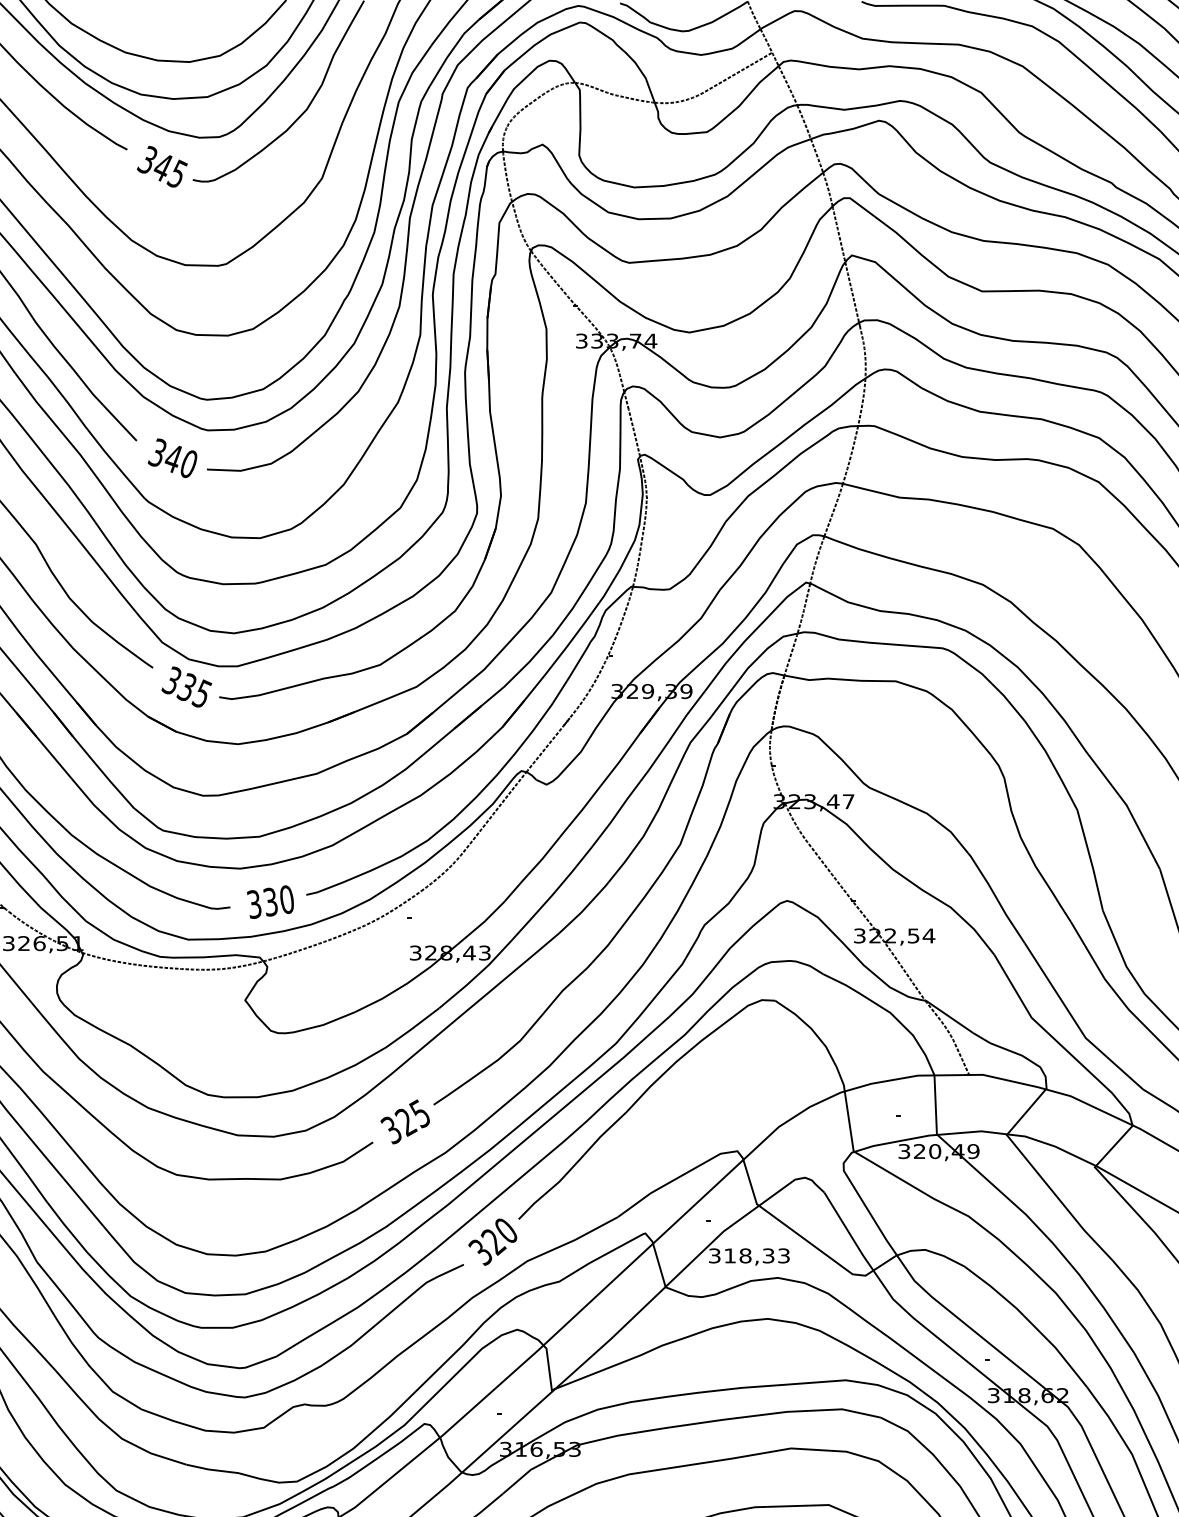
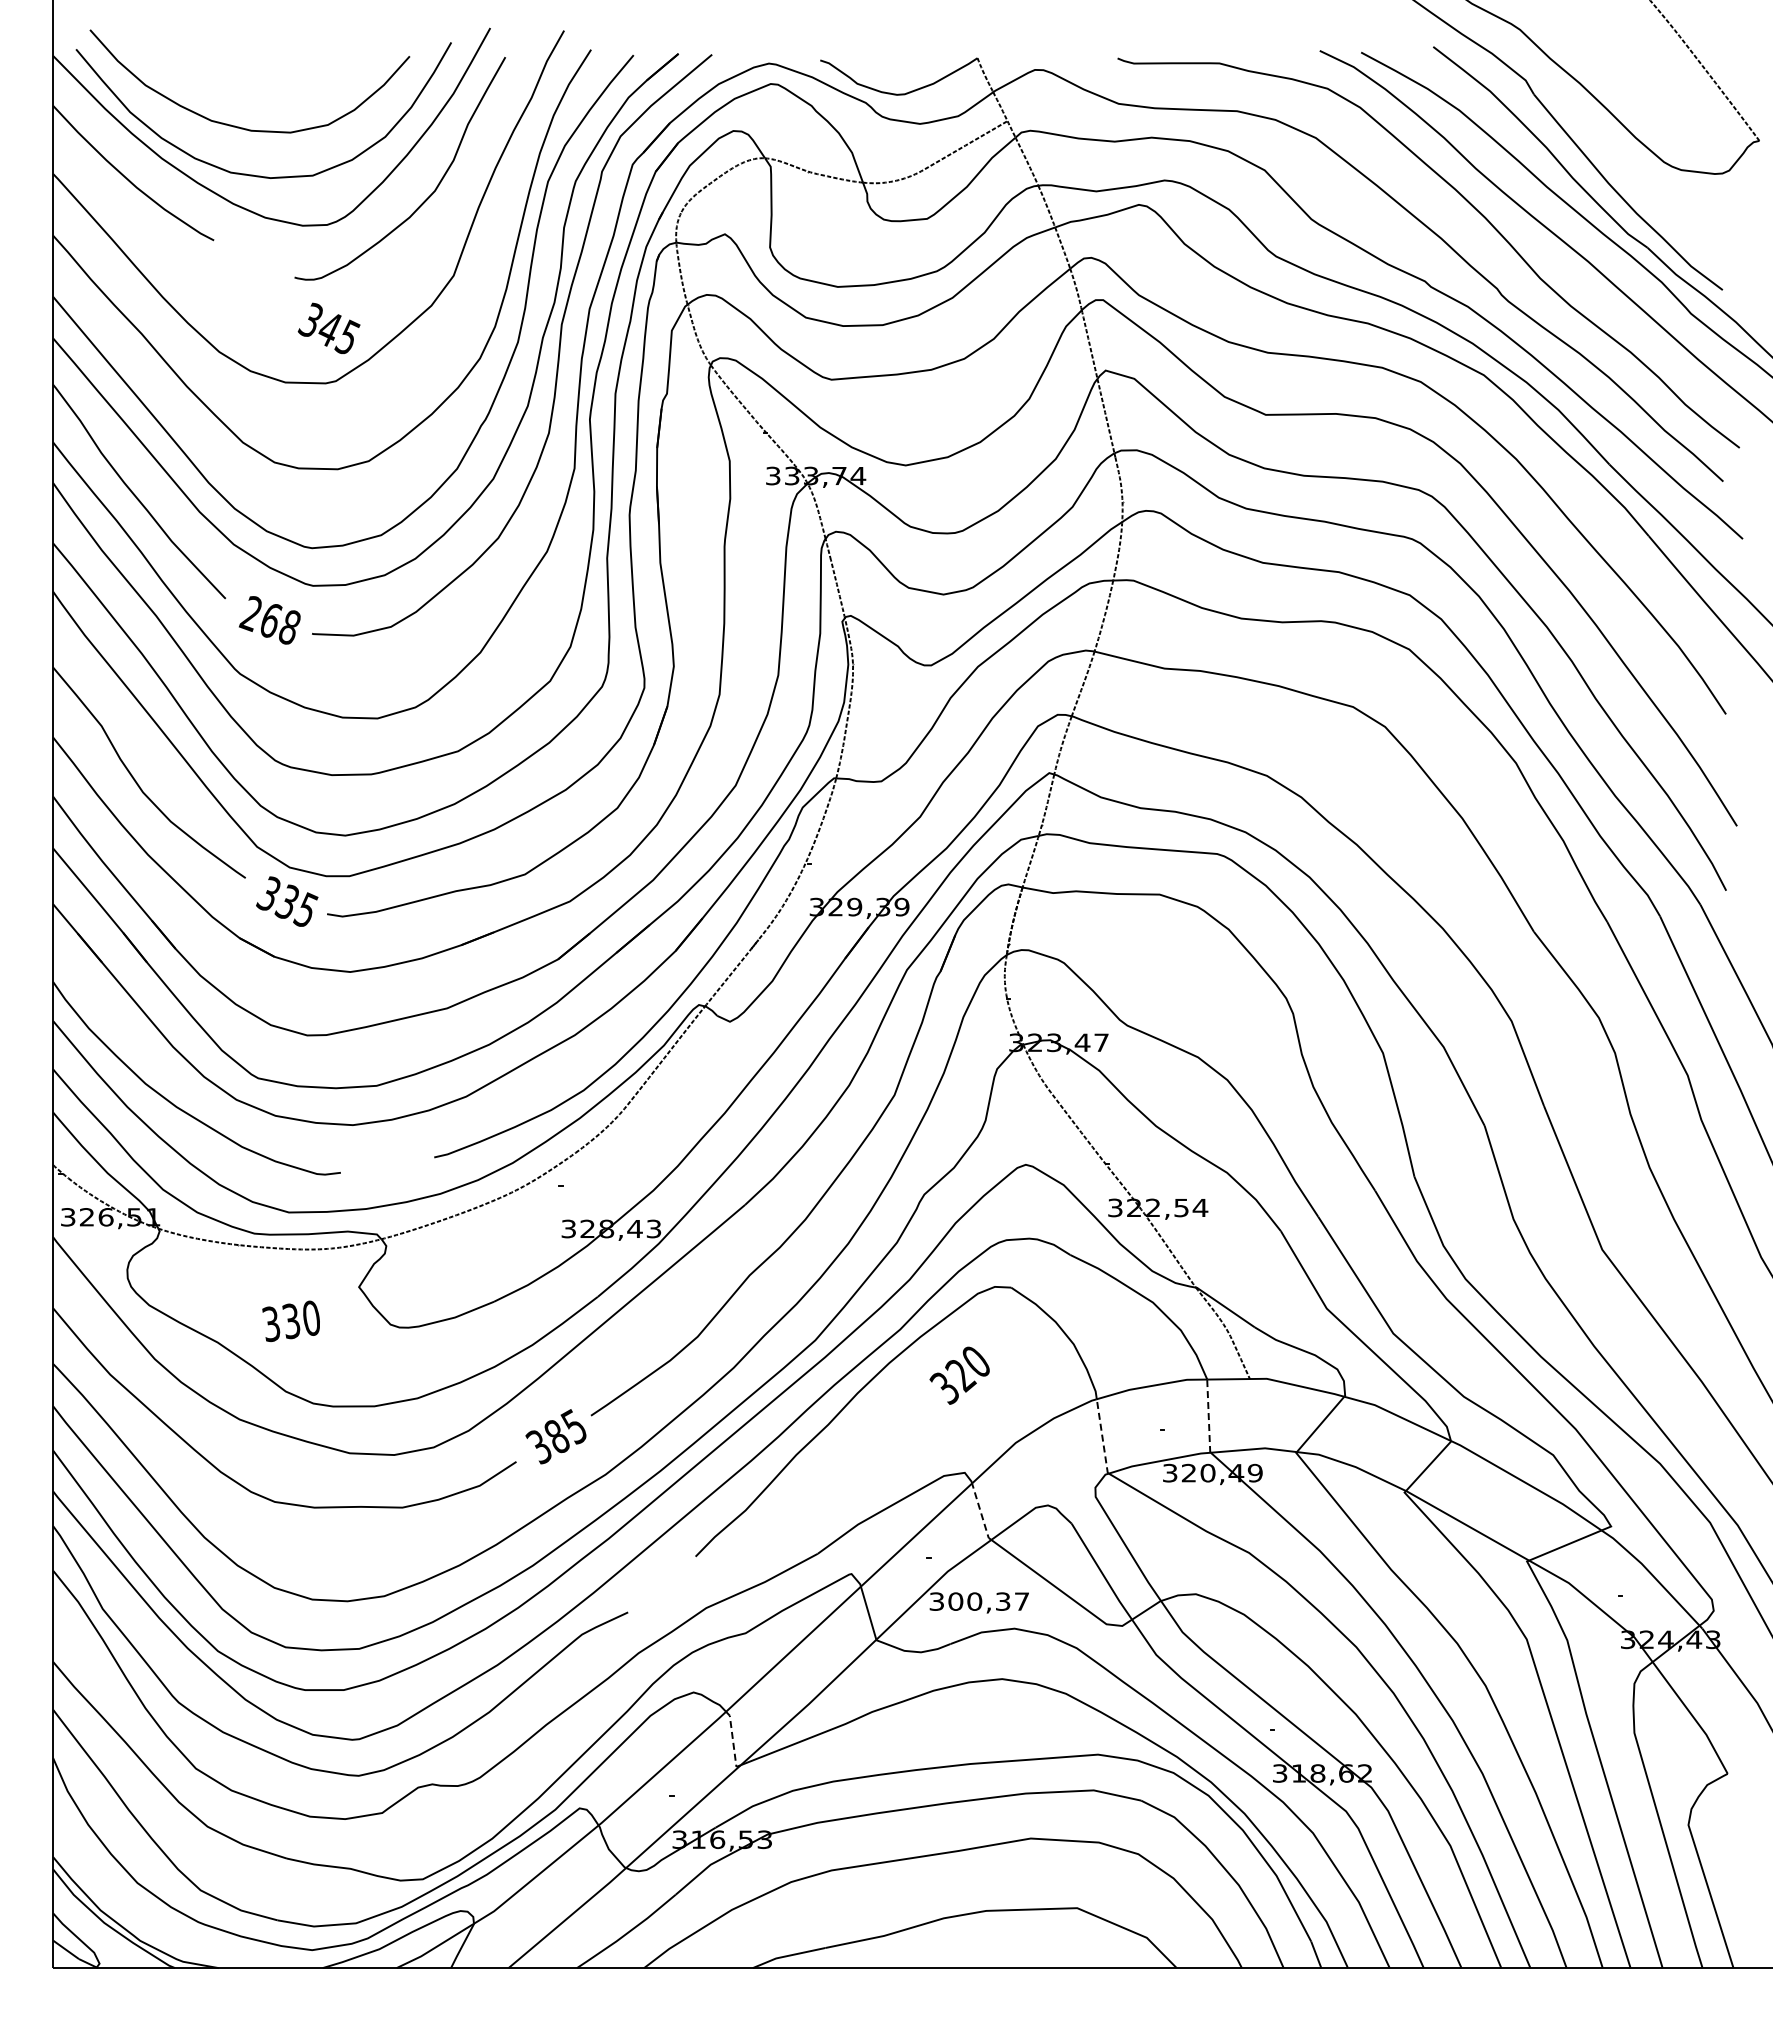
text: (161, 165) -> (328, 327), moved
text: (172, 457) -> (269, 619), 340 -> 268
text: (269, 902) -> (290, 1321), moved
line: (935, 1105) -> (1208, 1416), solid -> dashed
text: (406, 1122) -> (557, 1437), 325 -> 385
line: (849, 1122) -> (1102, 1437), solid -> dashed
line: (751, 1184) -> (981, 1513), solid -> dashed
text: (492, 1241) -> (959, 1375), moved
text: (756, 1255) -> (988, 1601), 318,33 -> 300,37
line: (548, 1368) -> (732, 1740), solid -> dashed

